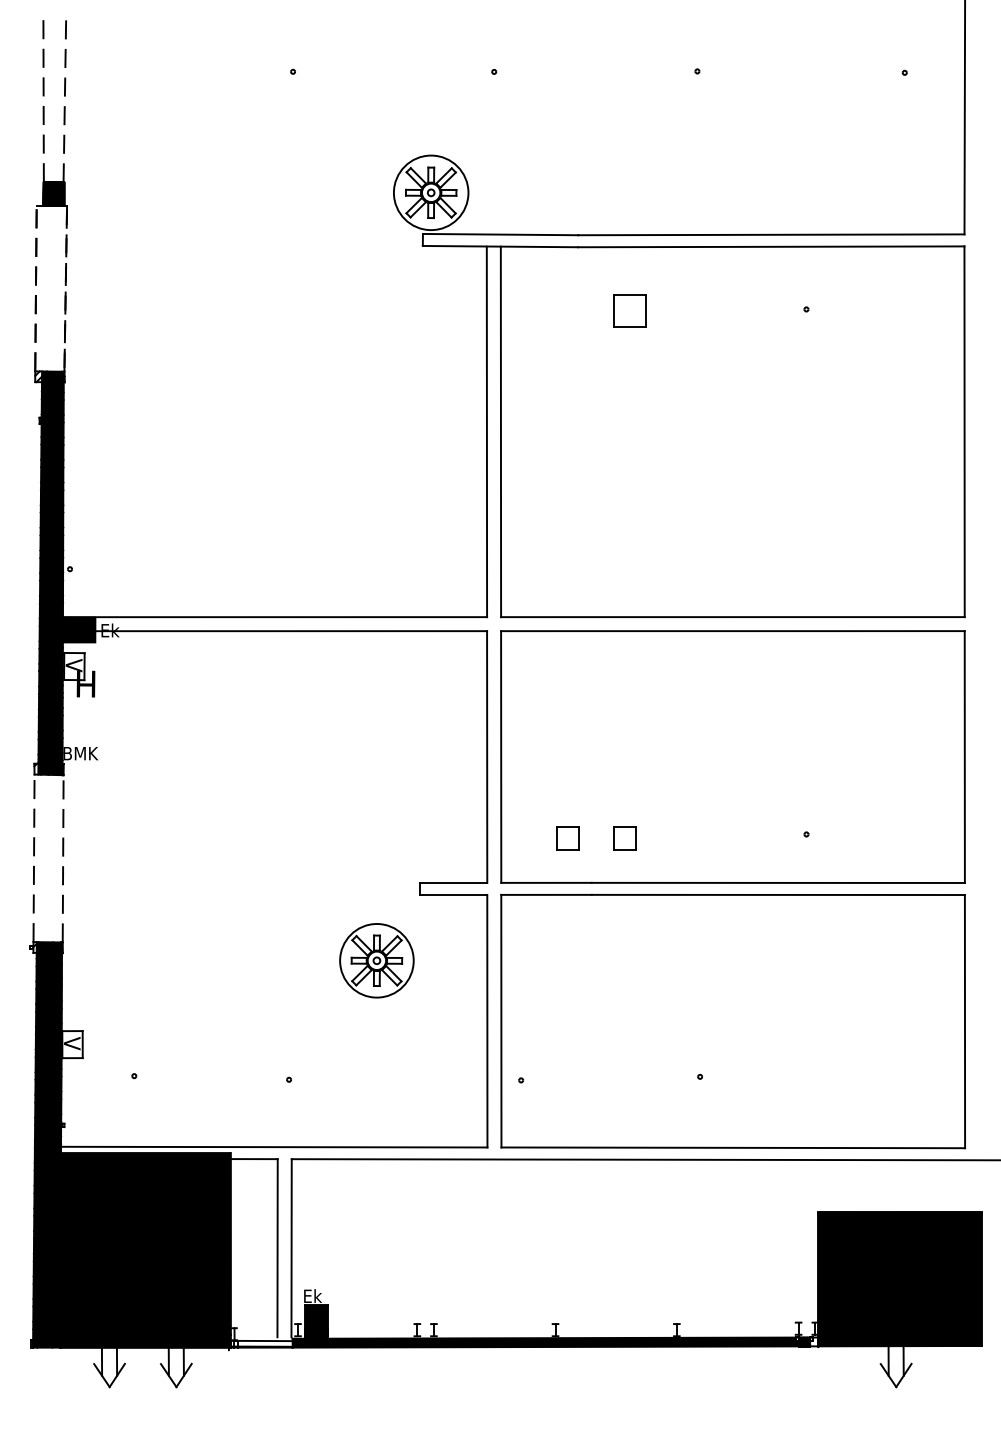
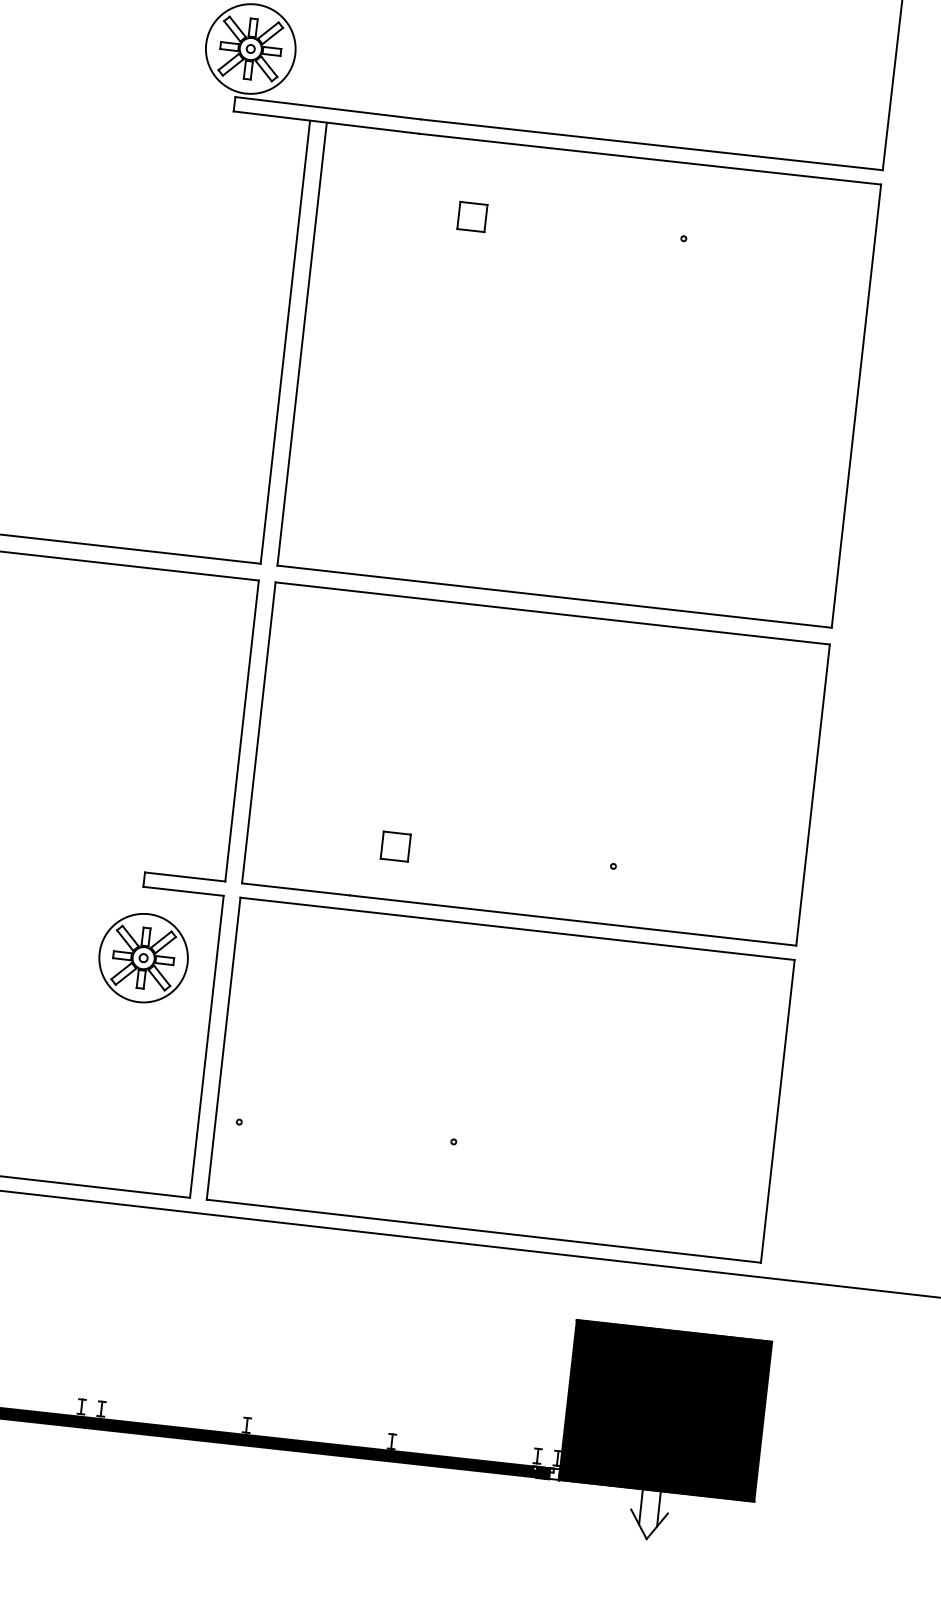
part: (629, 310) -> (472, 216), size x0.71
part: (567, 838) -> (327, 839), removed
part: (376, 960) -> (143, 957), moved

